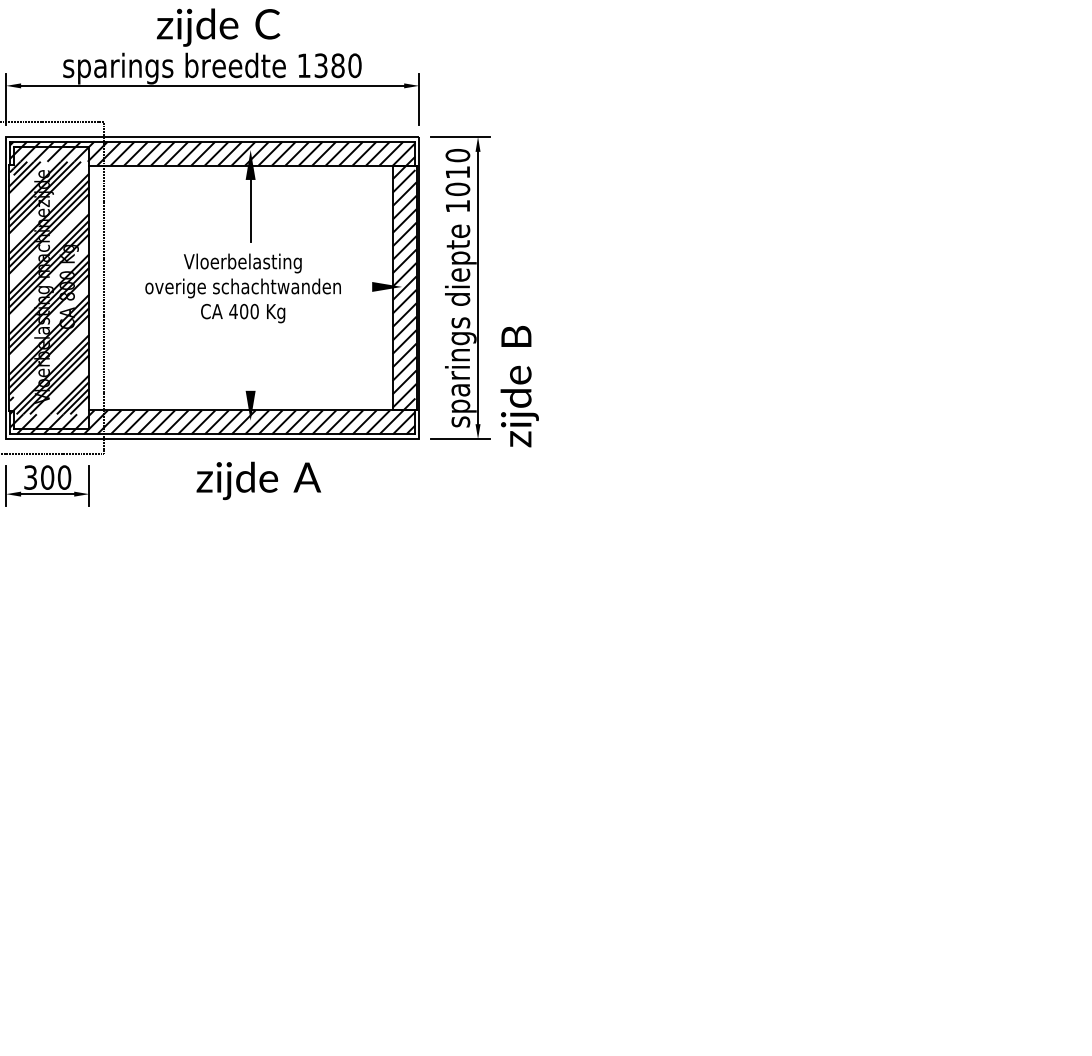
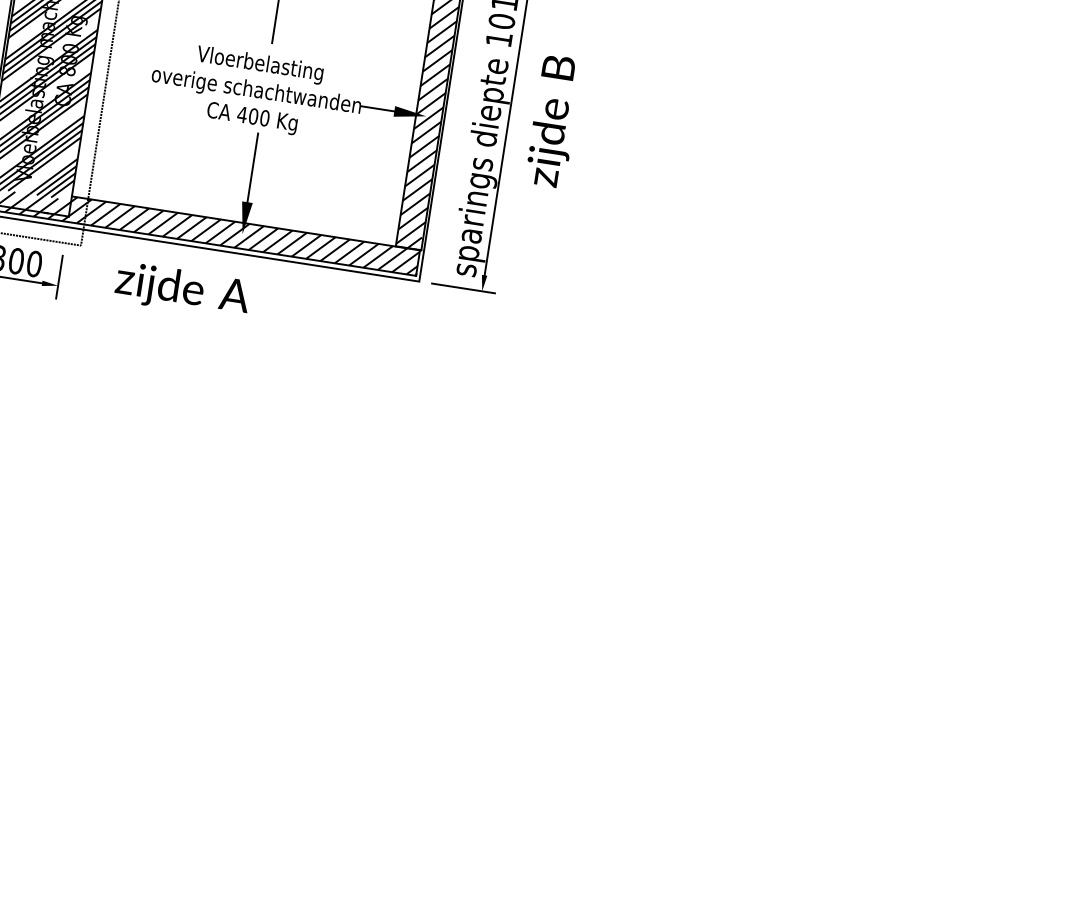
line: (356, 286) -> (377, 108), added
line: (250, 358) -> (252, 167), added
text: (519, 386) -> (553, 121), moved
text: (258, 480) -> (182, 290), moved

